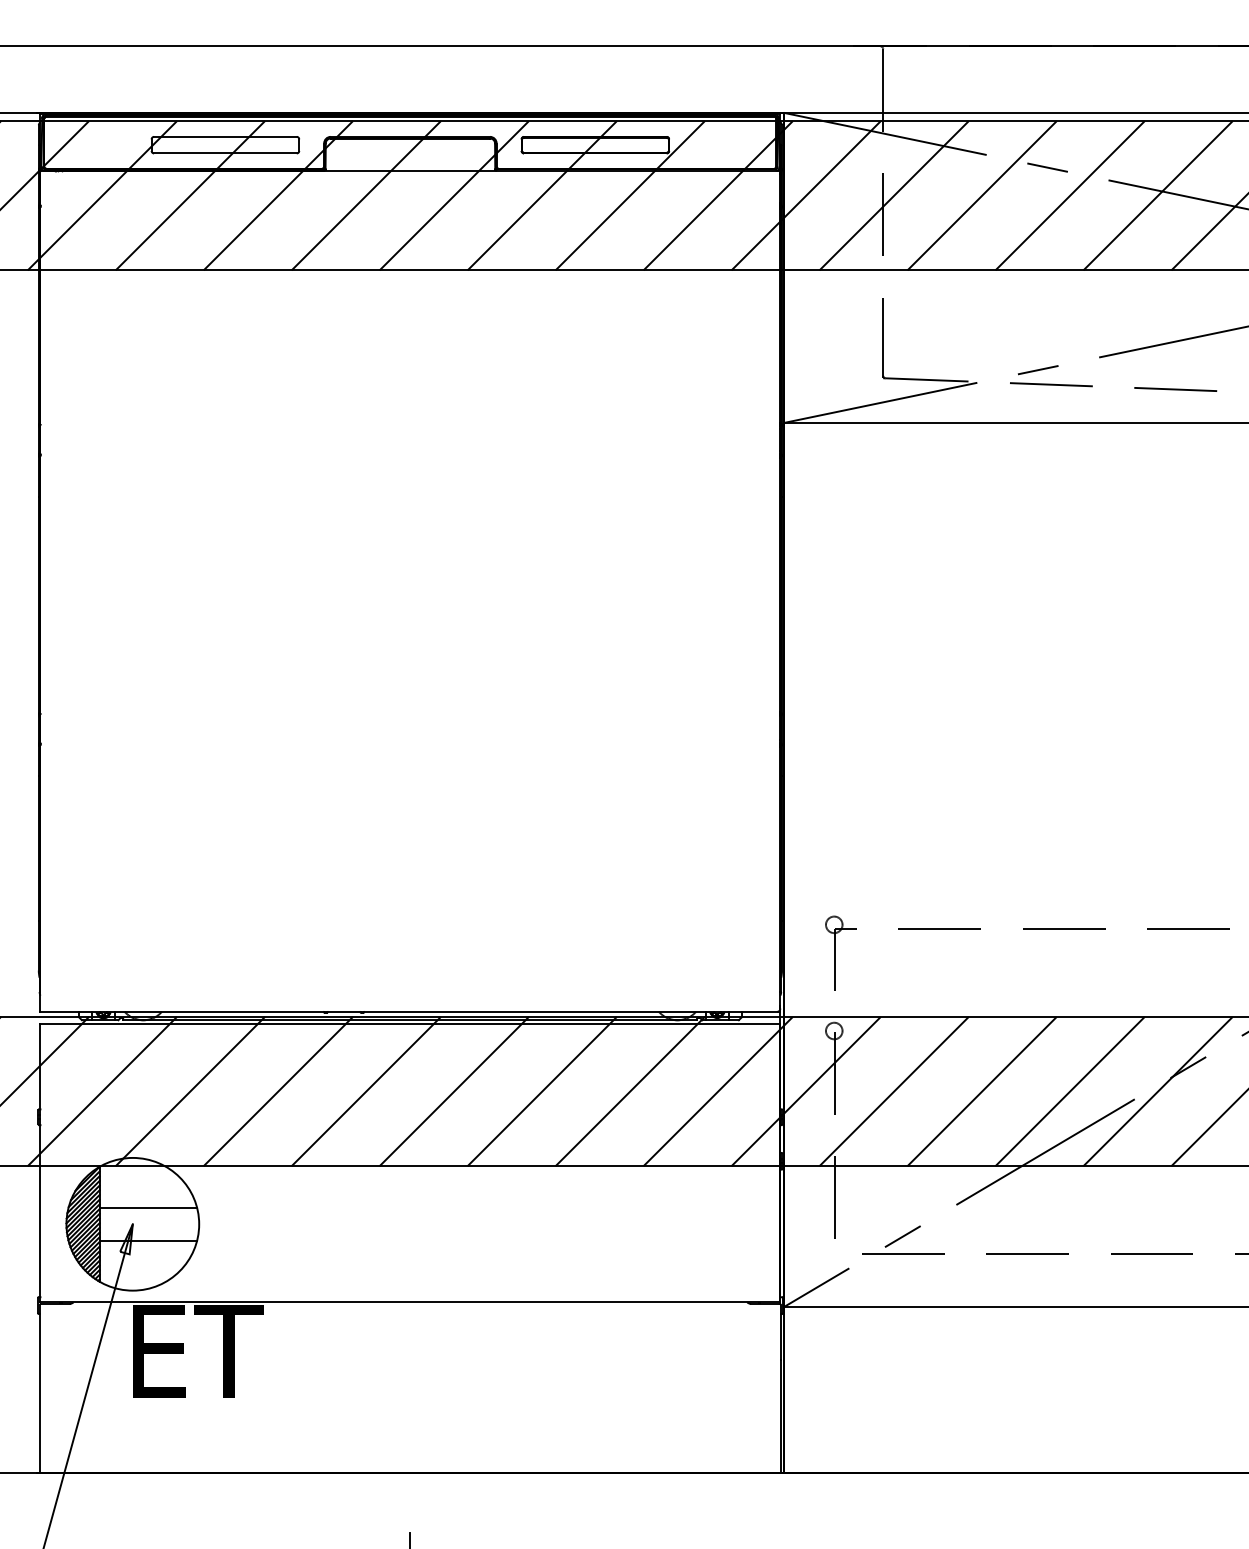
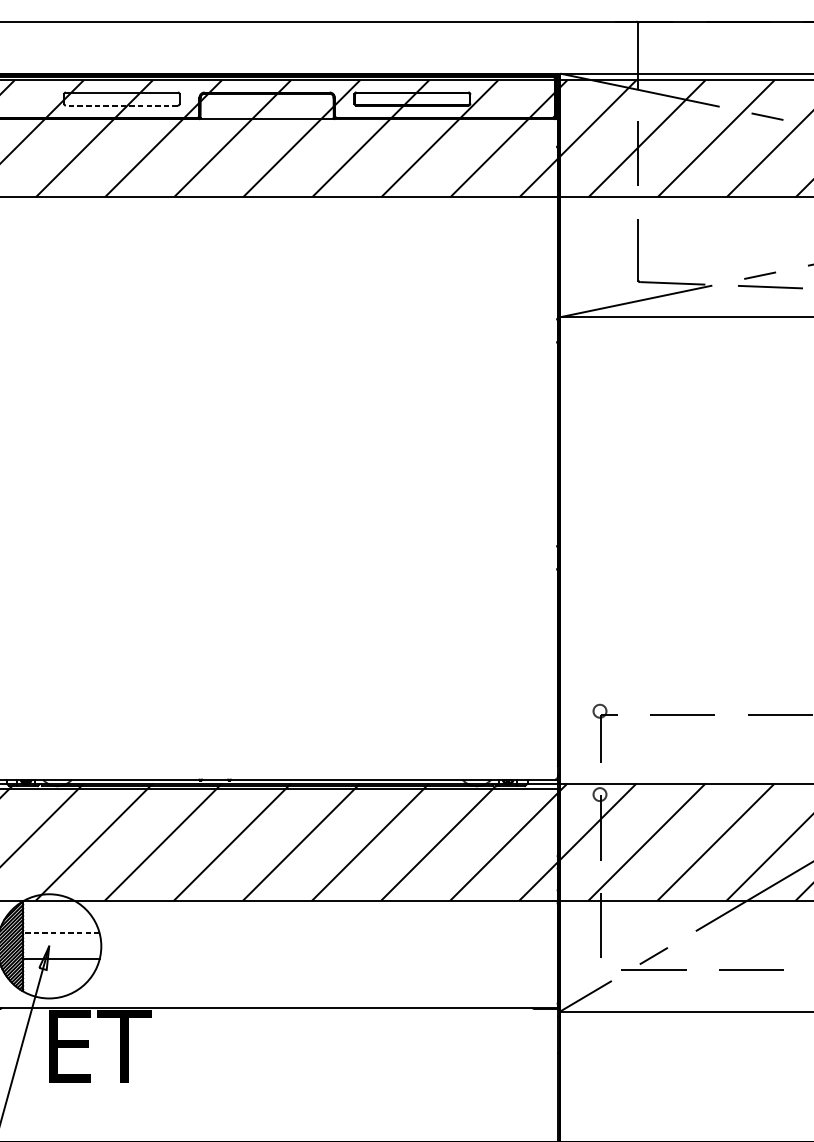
line: (224, 153) -> (121, 105), solid -> dashed
line: (148, 1207) -> (61, 933), solid -> dashed

